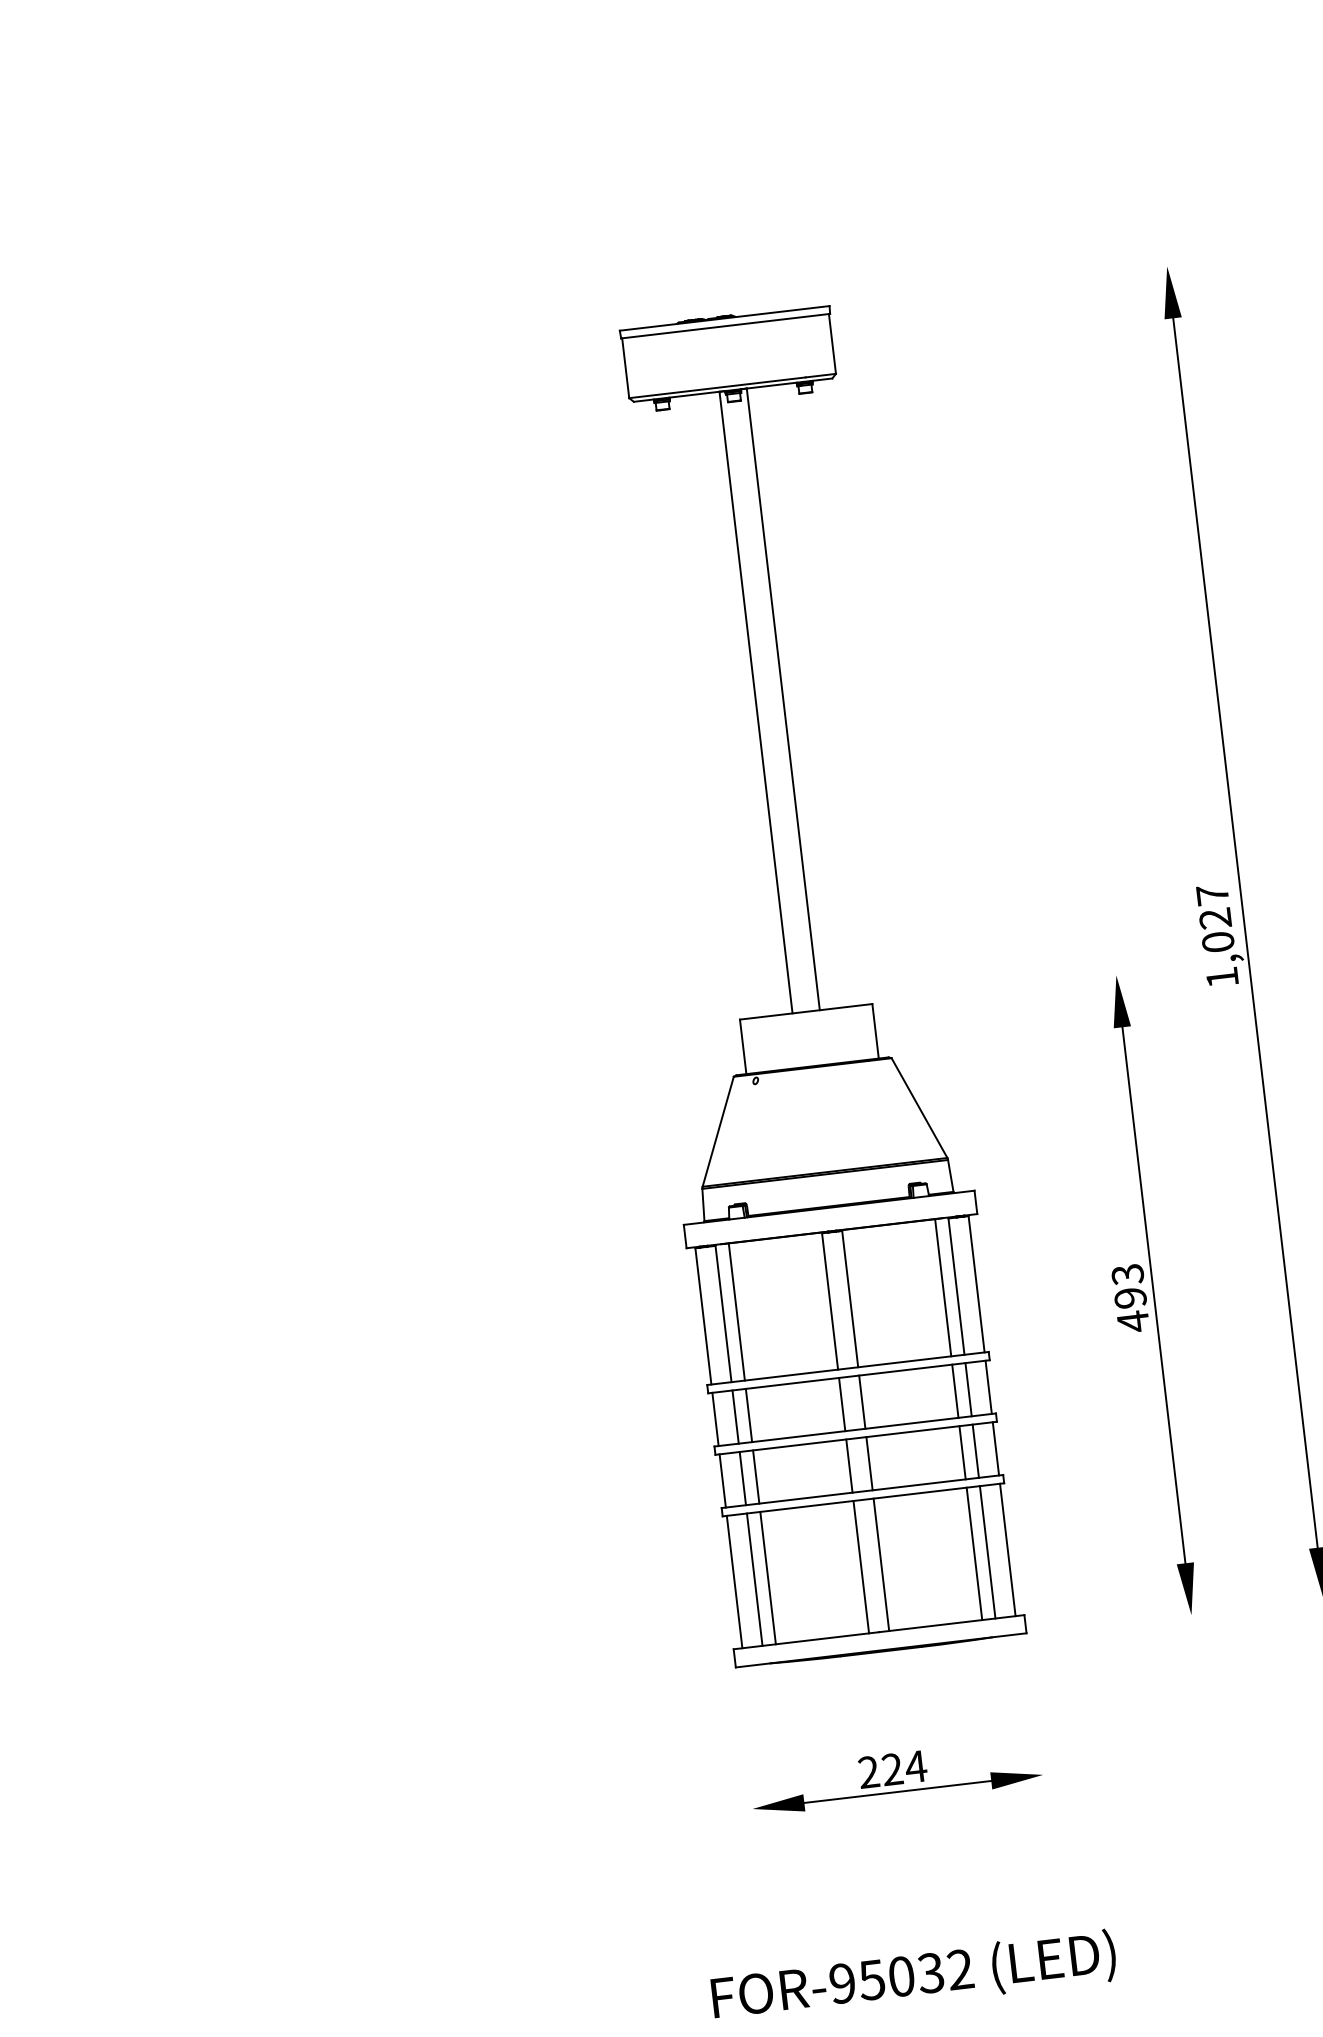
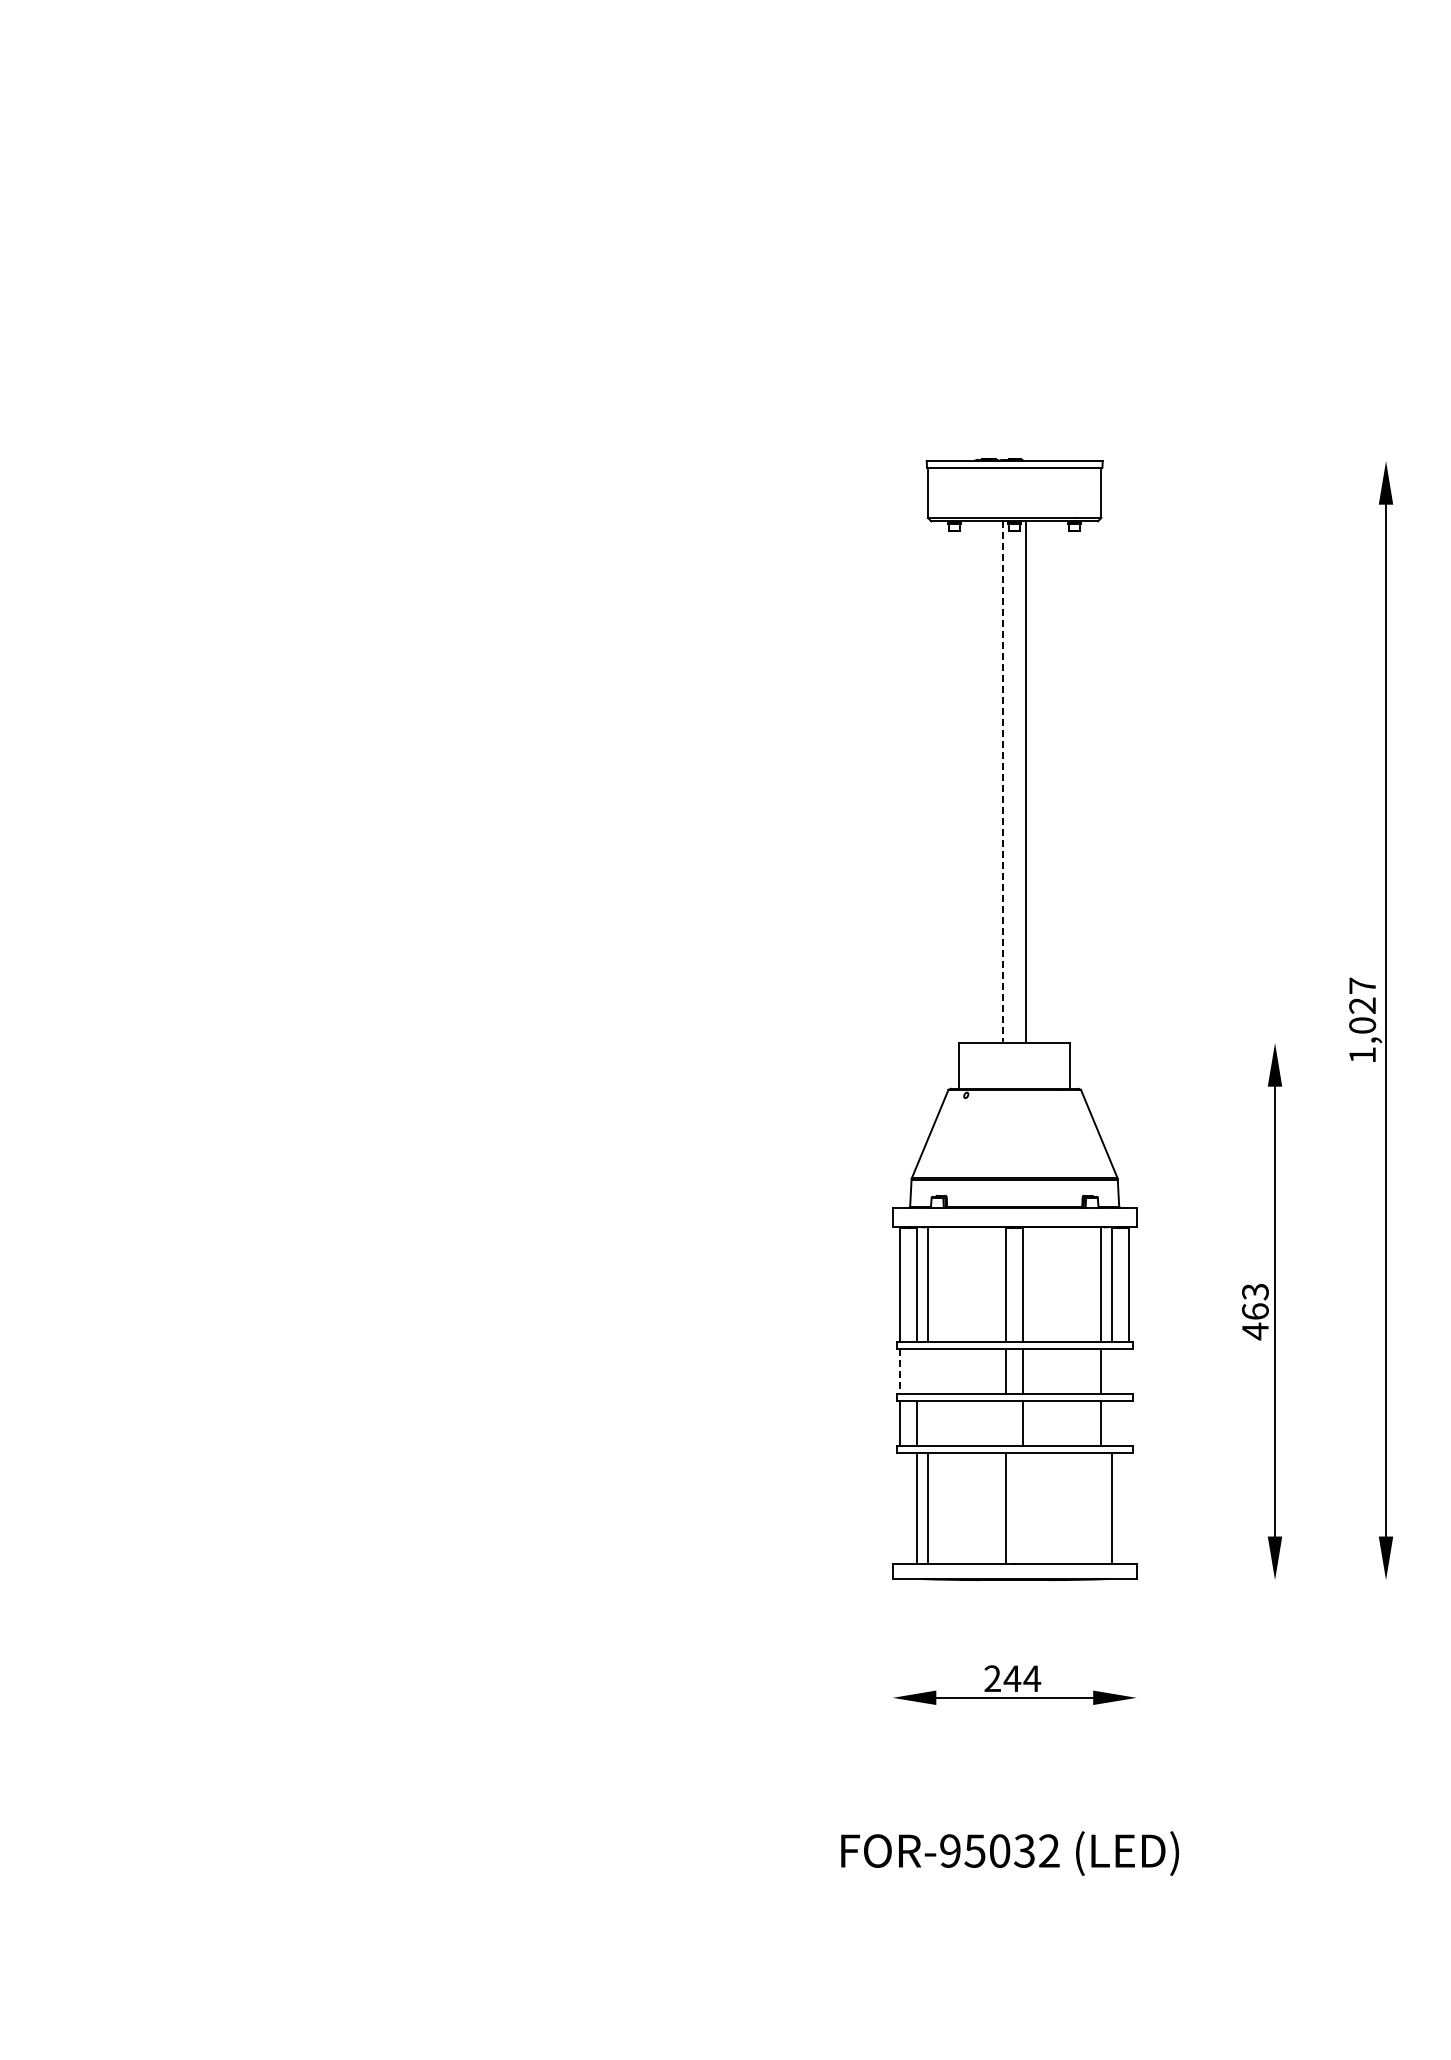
line: (756, 702) -> (1003, 782), solid -> dashed
text: (1130, 1297) -> (1255, 1311), 493 -> 463
line: (988, 1387) -> (1129, 1371), removed
line: (968, 1389) -> (1112, 1371), removed
line: (749, 1415) -> (928, 1371), removed
line: (735, 1416) -> (916, 1371), removed
line: (716, 1420) -> (900, 1372), solid -> dashed
line: (996, 1448) -> (1129, 1423), removed
line: (975, 1451) -> (1112, 1423), removed
line: (849, 1466) -> (1006, 1423), removed
line: (756, 1477) -> (928, 1423), removed
line: (1007, 1549) -> (1129, 1507), removed
line: (974, 1552) -> (1101, 1507), removed
line: (881, 1563) -> (1023, 1507), removed
line: (735, 1581) -> (900, 1507), removed
text: (892, 1769) -> (1012, 1678), 224 -> 244

